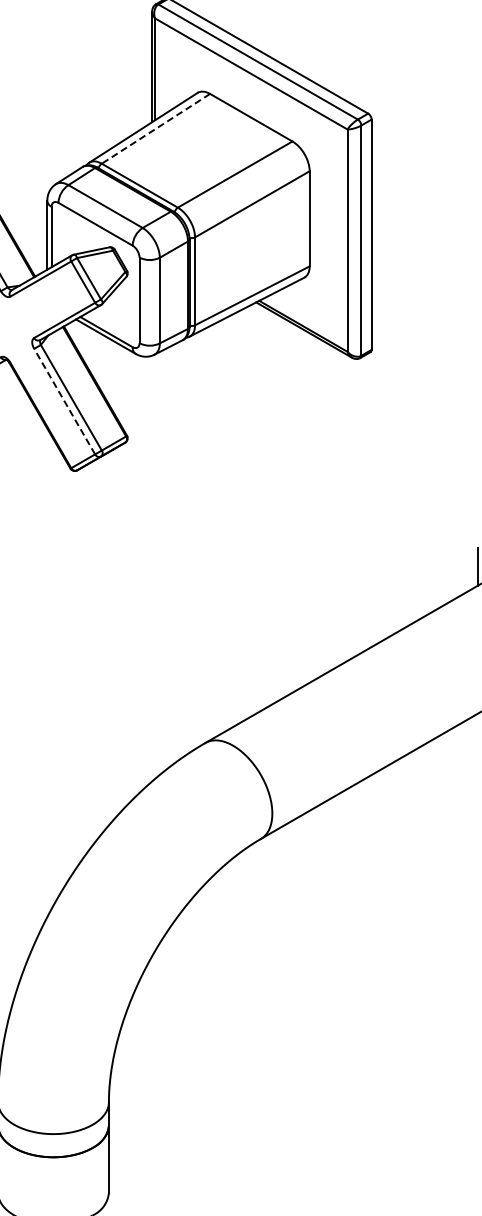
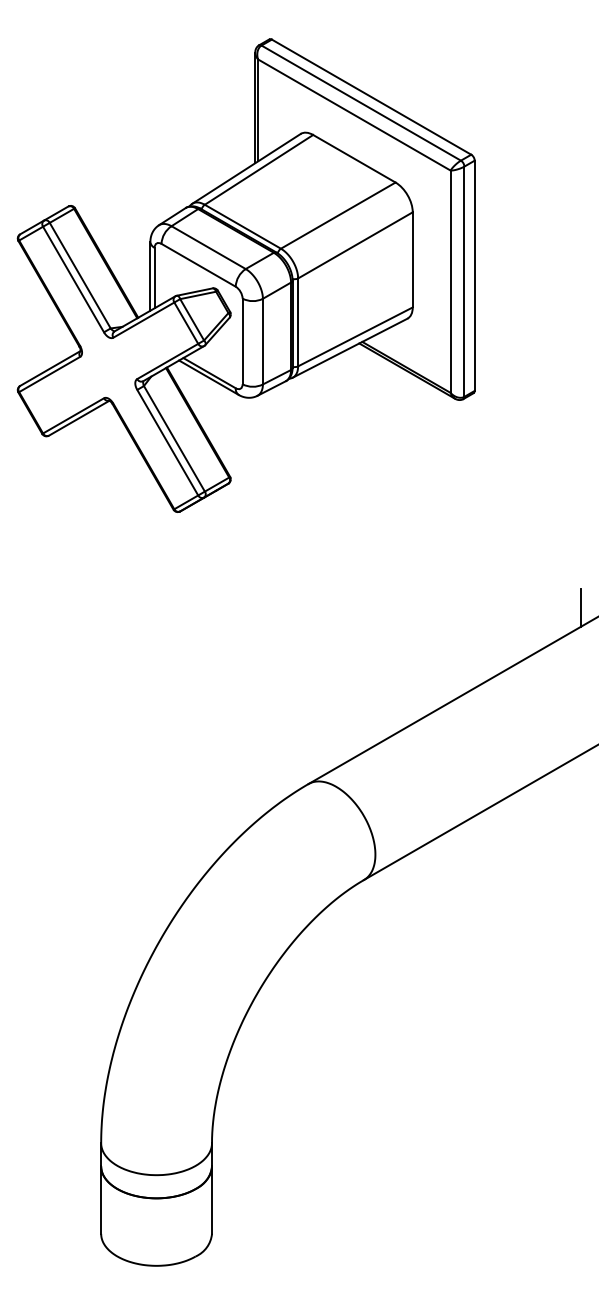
line: (155, 129) -> (258, 170), dashed -> solid
line: (64, 401) -> (167, 442), dashed -> solid

